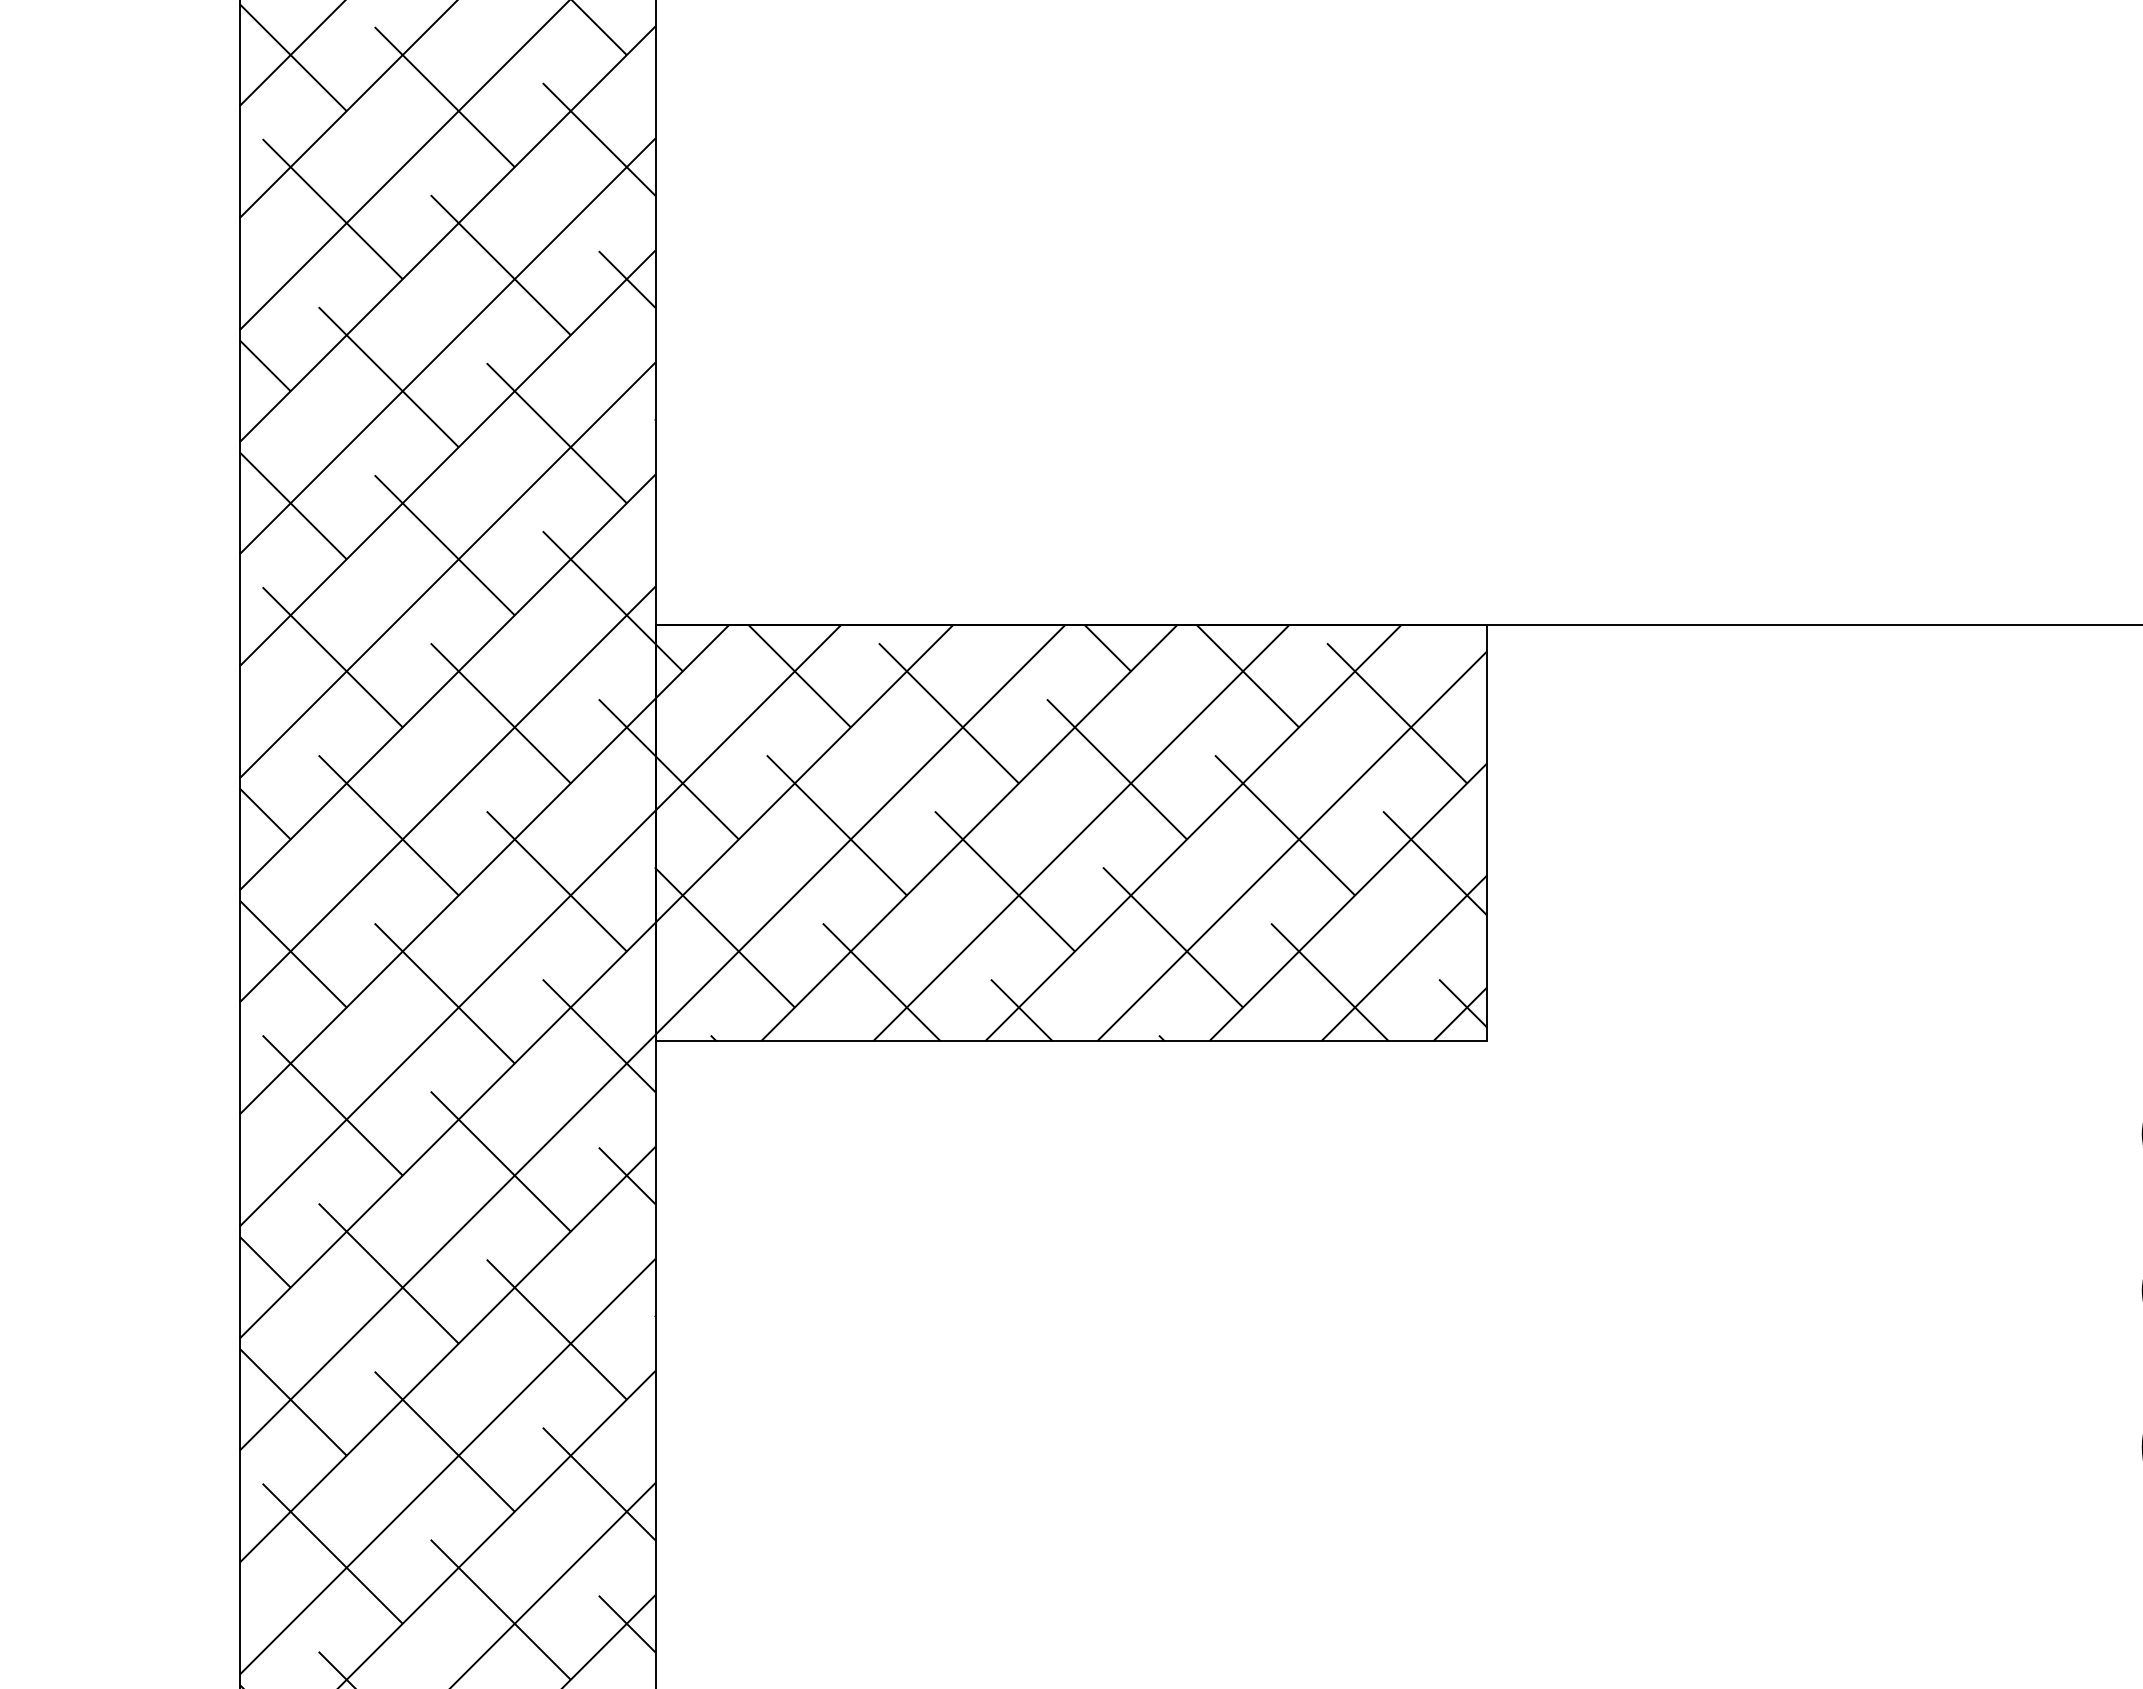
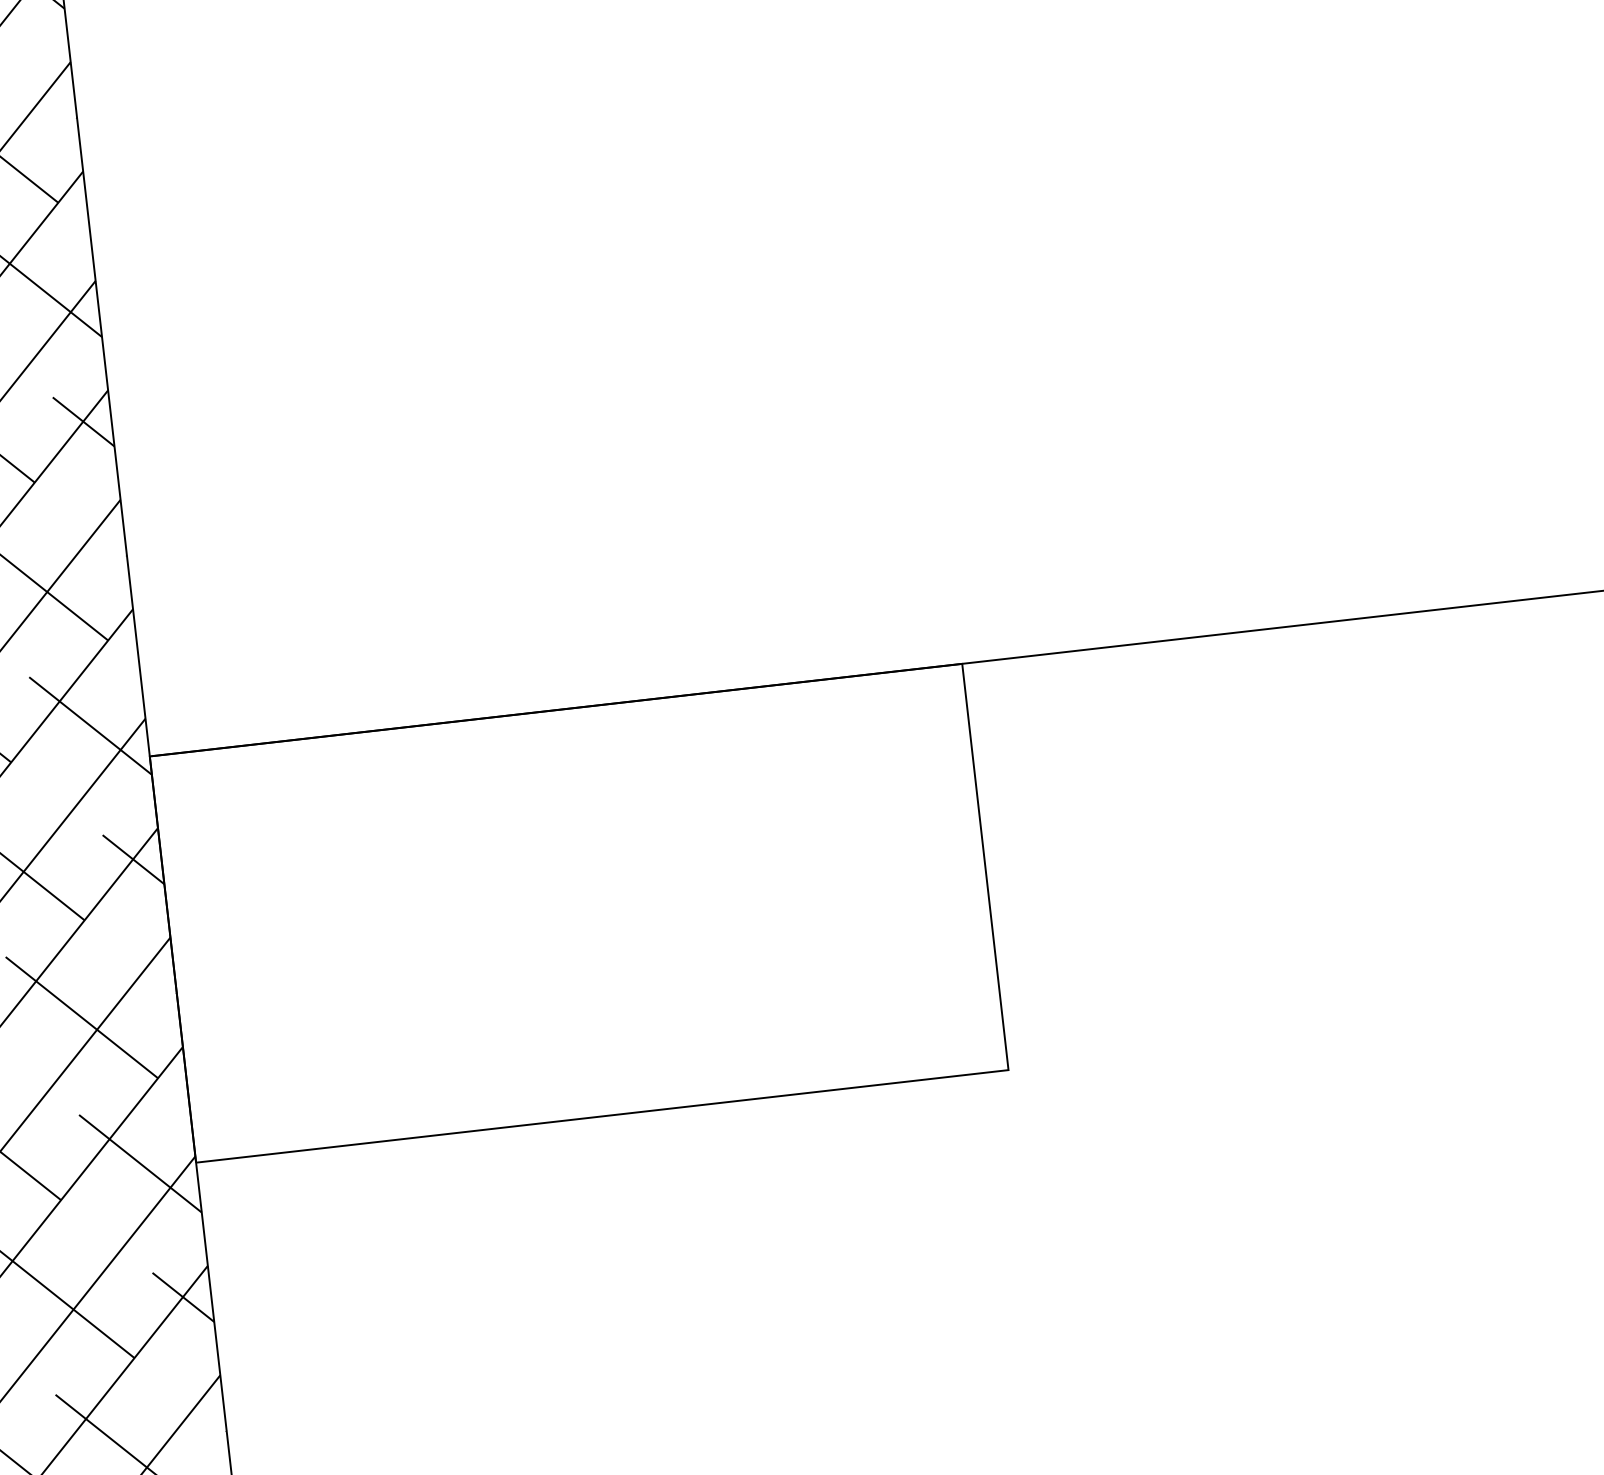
hatch: (1071, 833) -> (579, 913), removed

